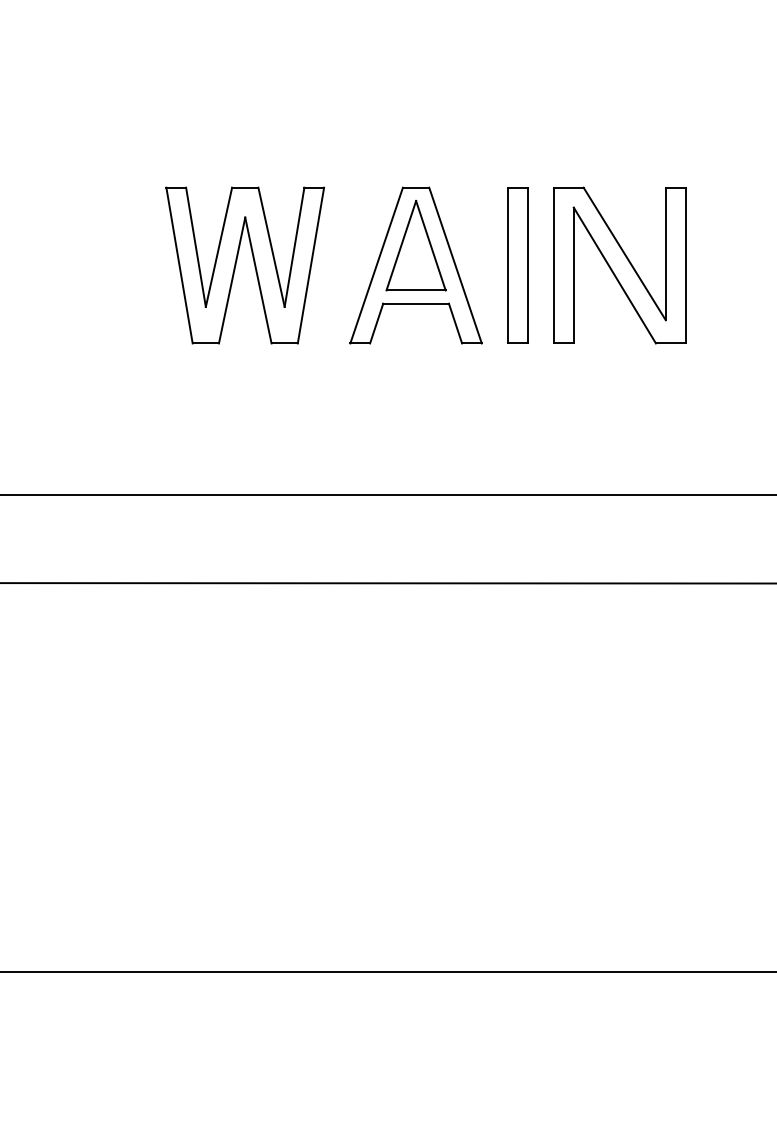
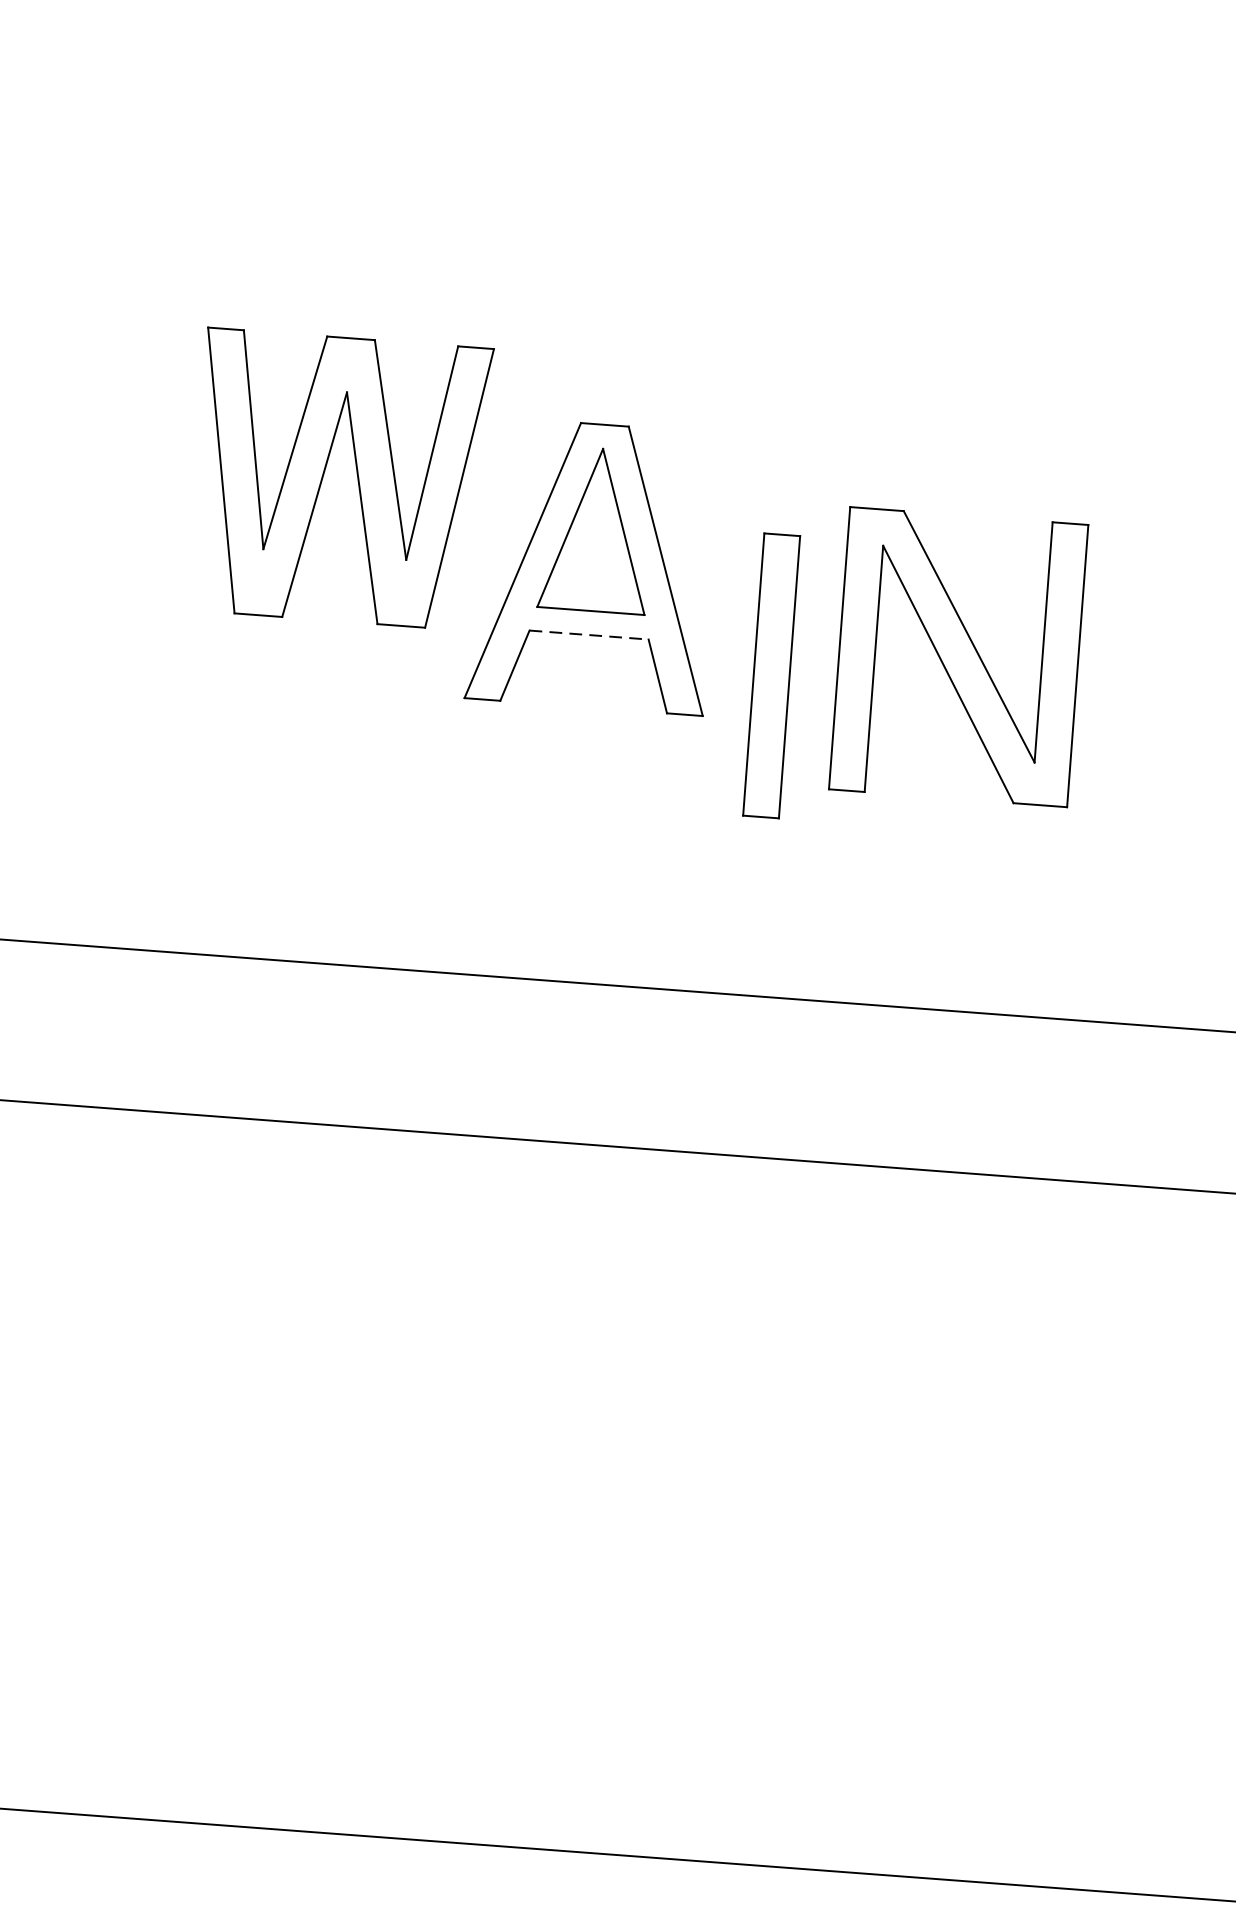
part: (253, 262) -> (355, 474), moved
part: (517, 265) -> (770, 675), moved
part: (619, 265) -> (958, 656), moved
line: (416, 303) -> (589, 634), solid -> dashed

